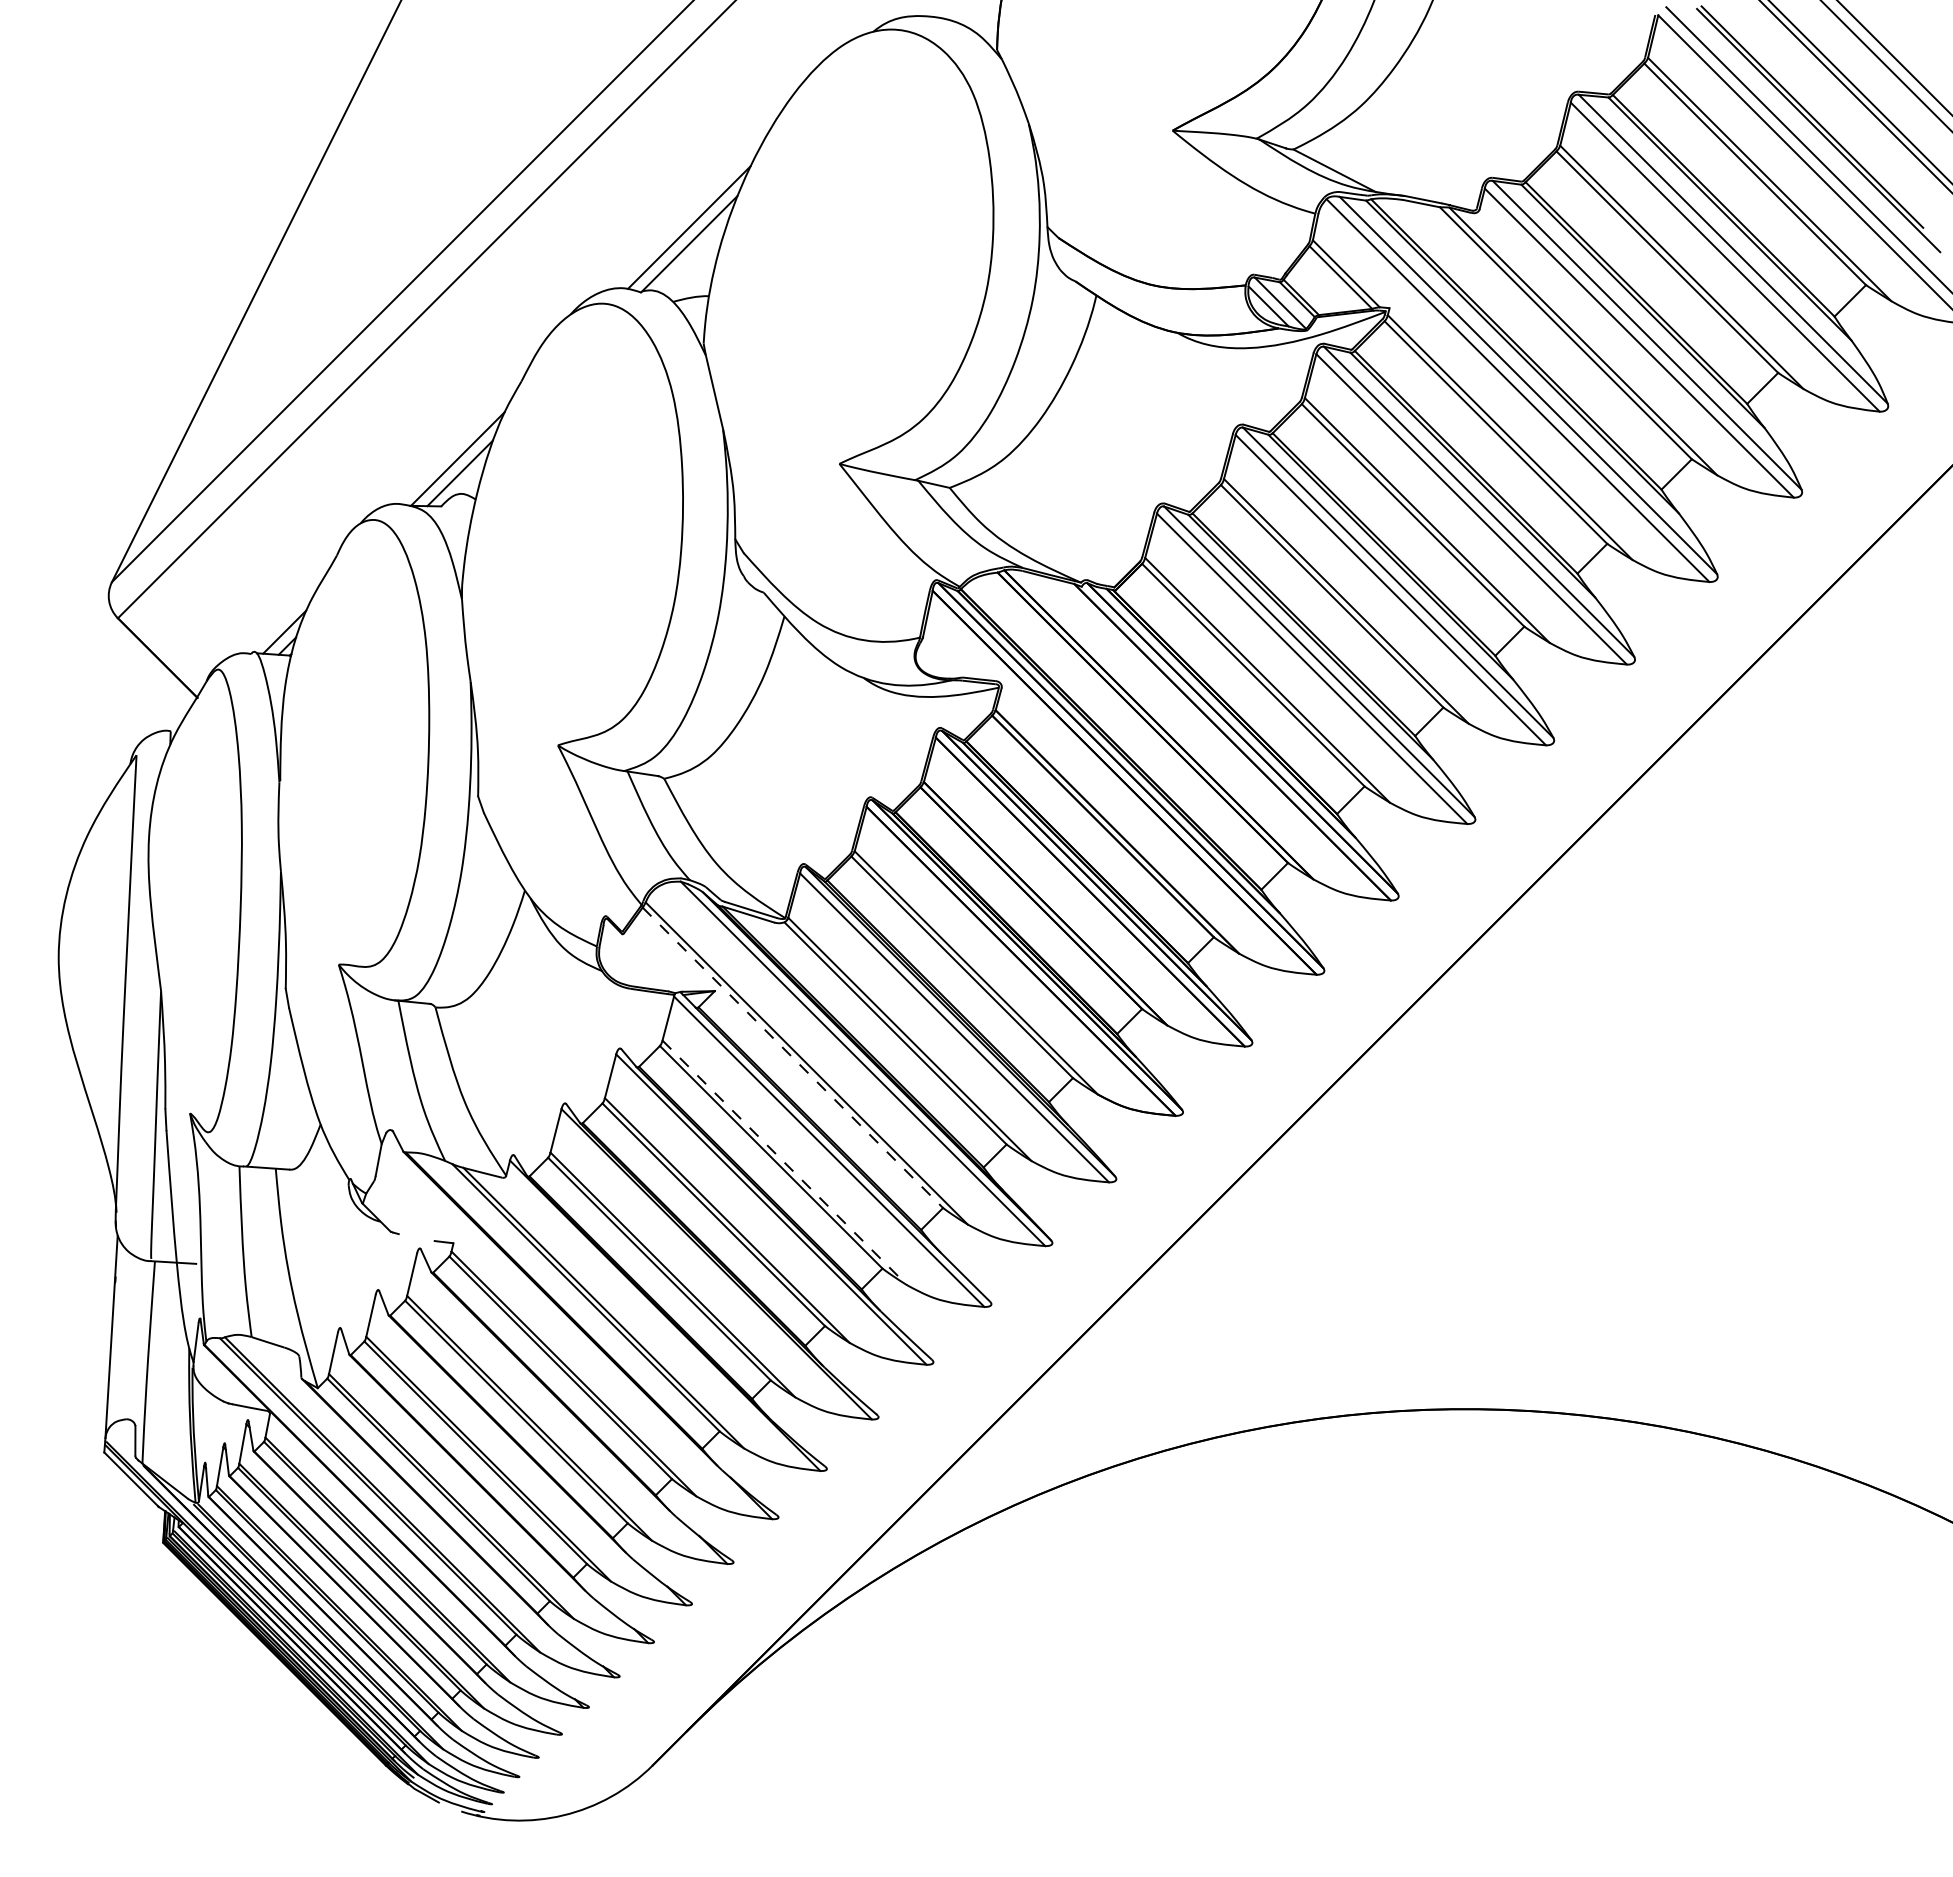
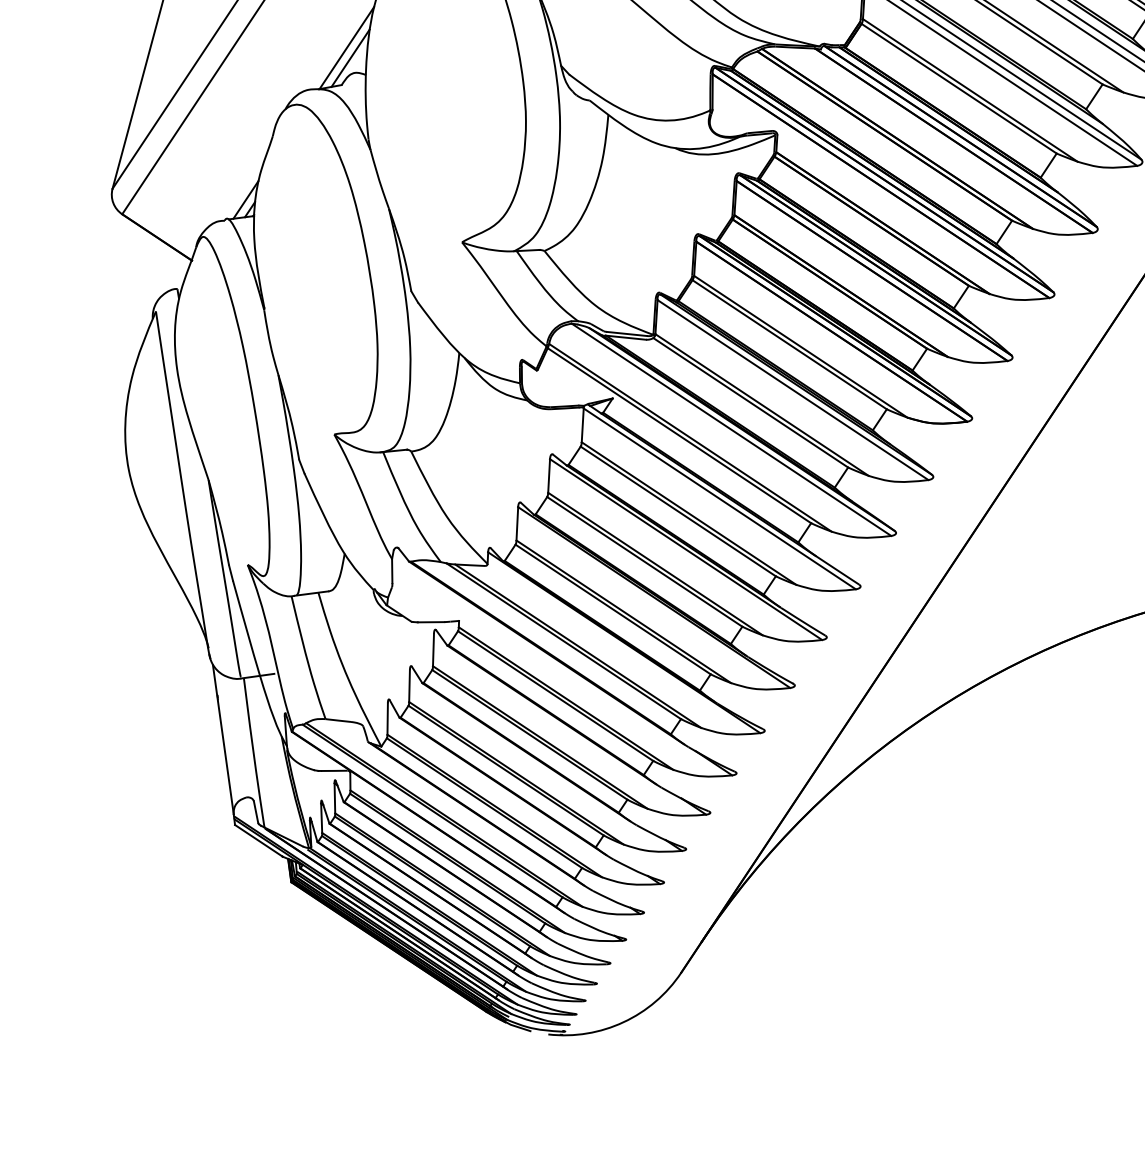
line: (793, 1058) -> (679, 436), dashed -> solid
line: (785, 1163) -> (689, 513), dashed -> solid
line: (415, 1237) -> (430, 622), added

